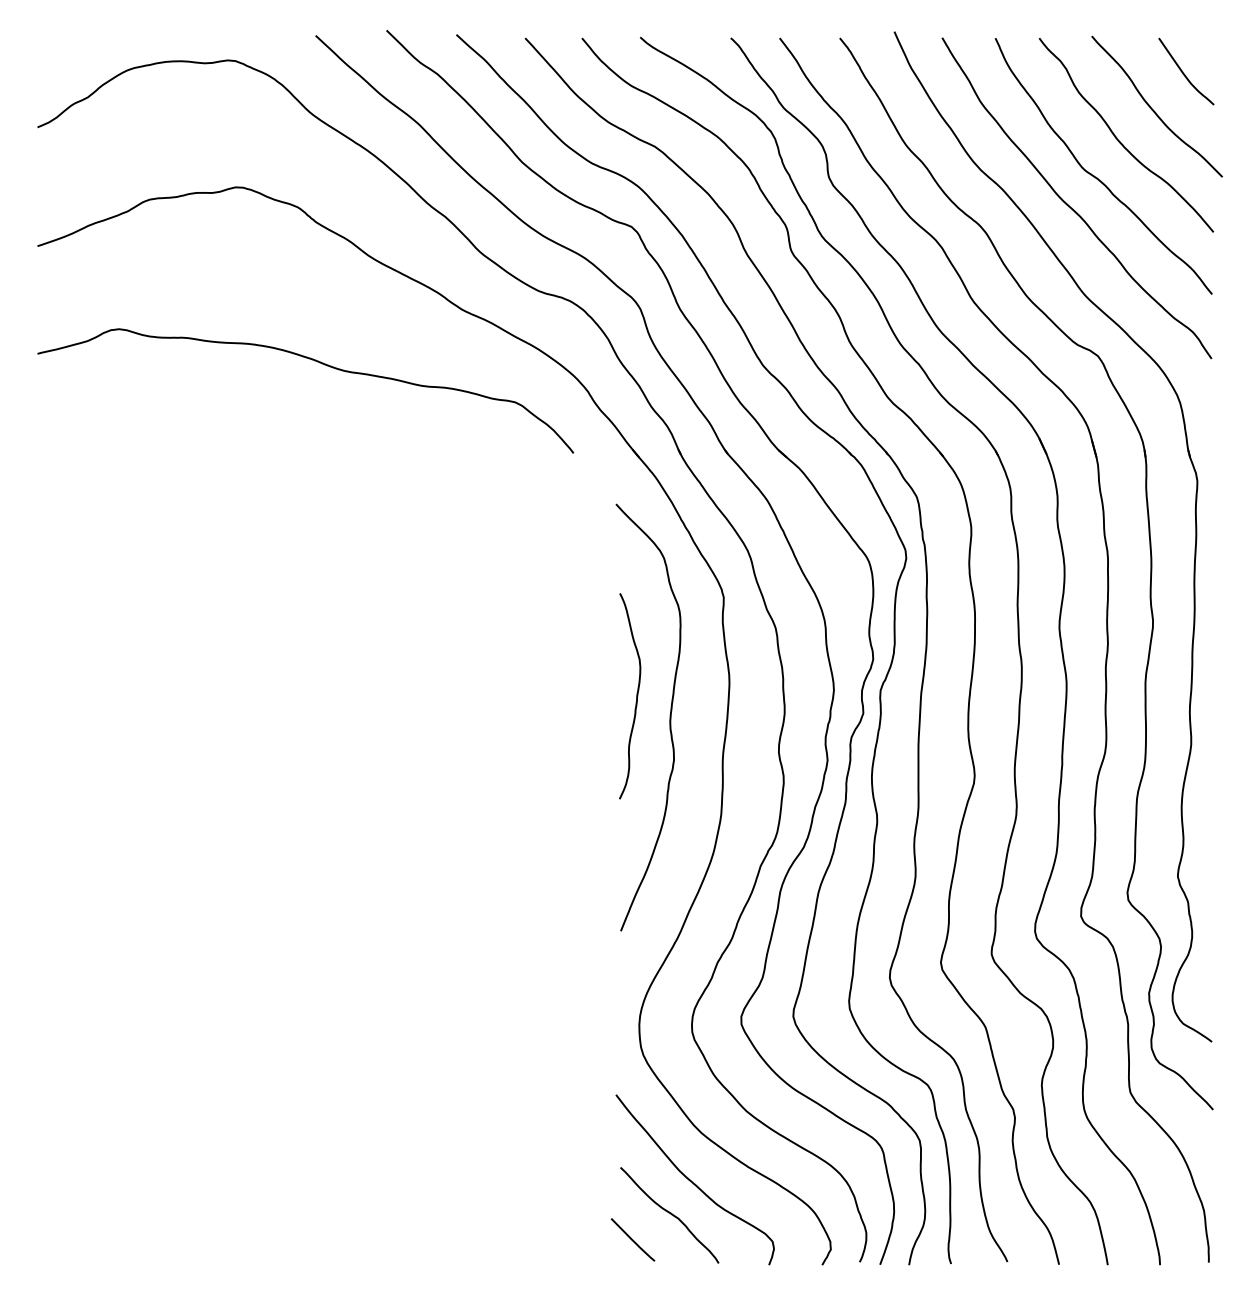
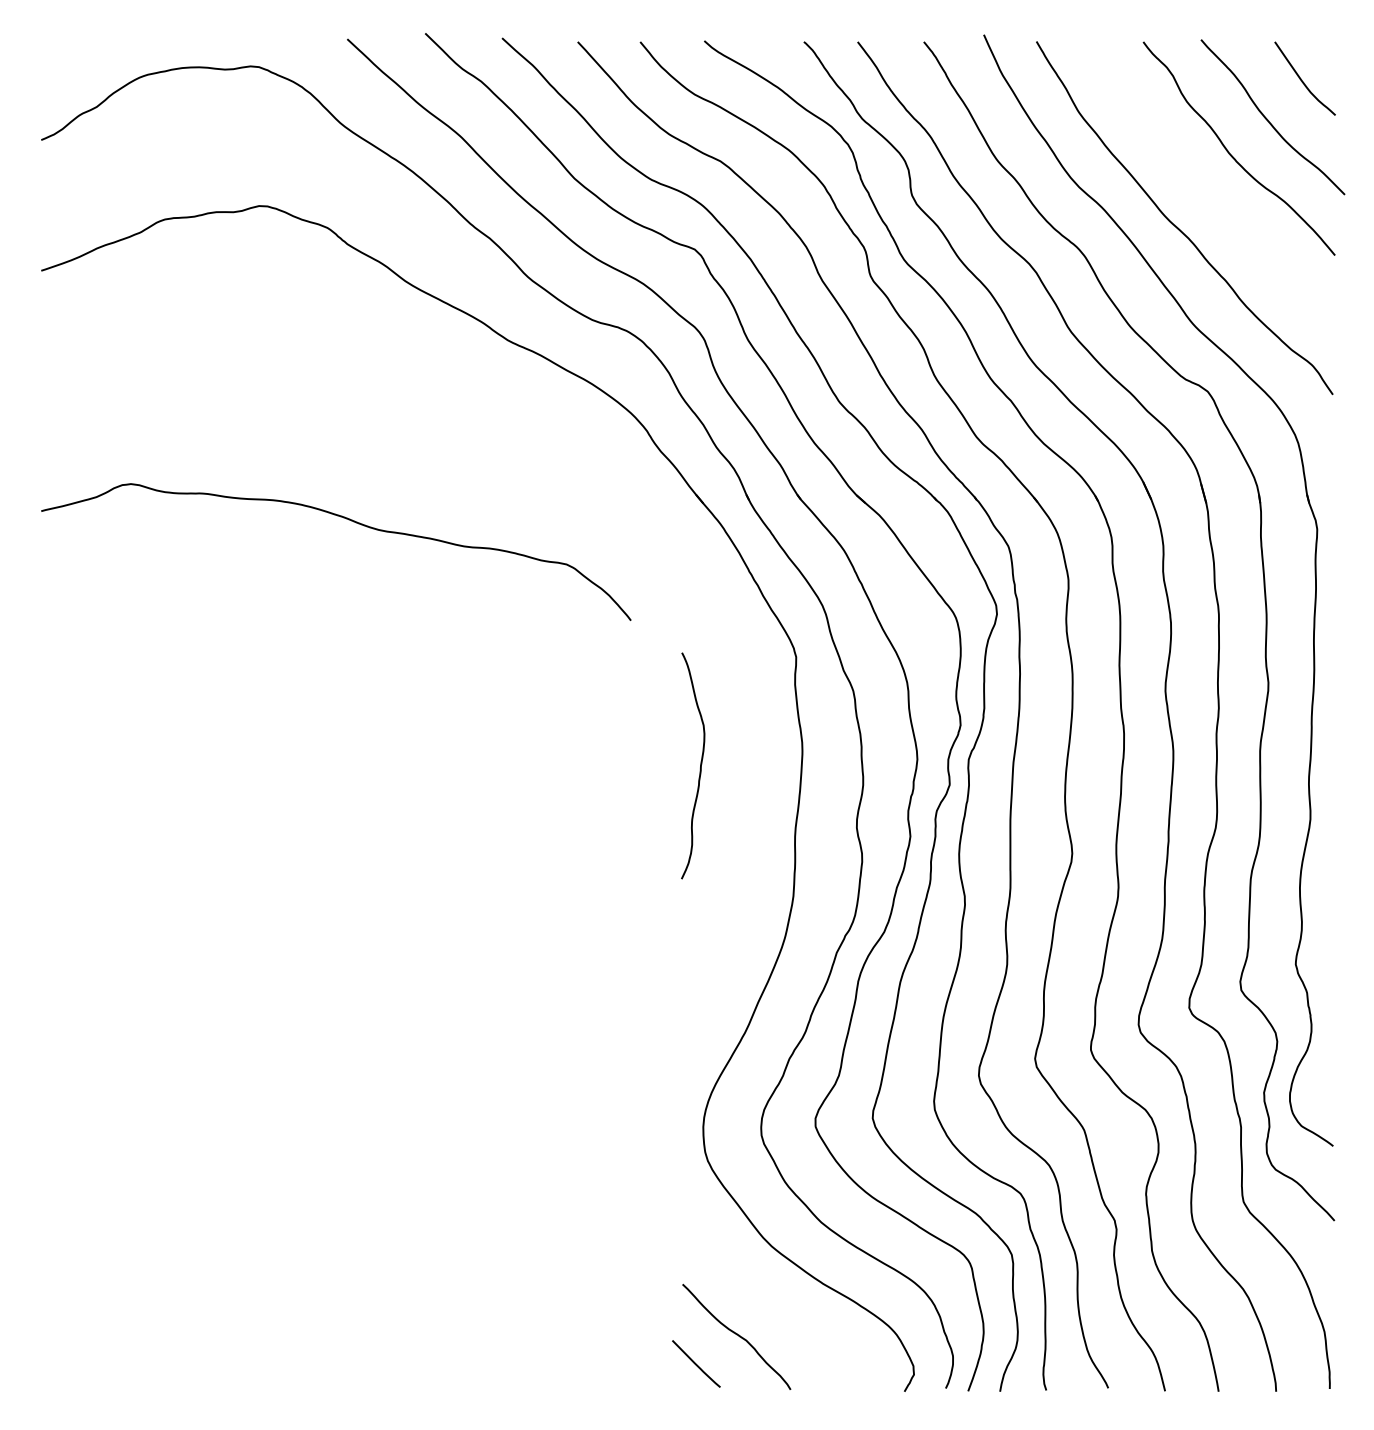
curve: (1096, 176) -> (1206, 194), removed
curve: (316, 362) -> (348, 520), moved
curve: (669, 717) -> (736, 789), removed
curve: (692, 1181) -> (761, 1299), removed

